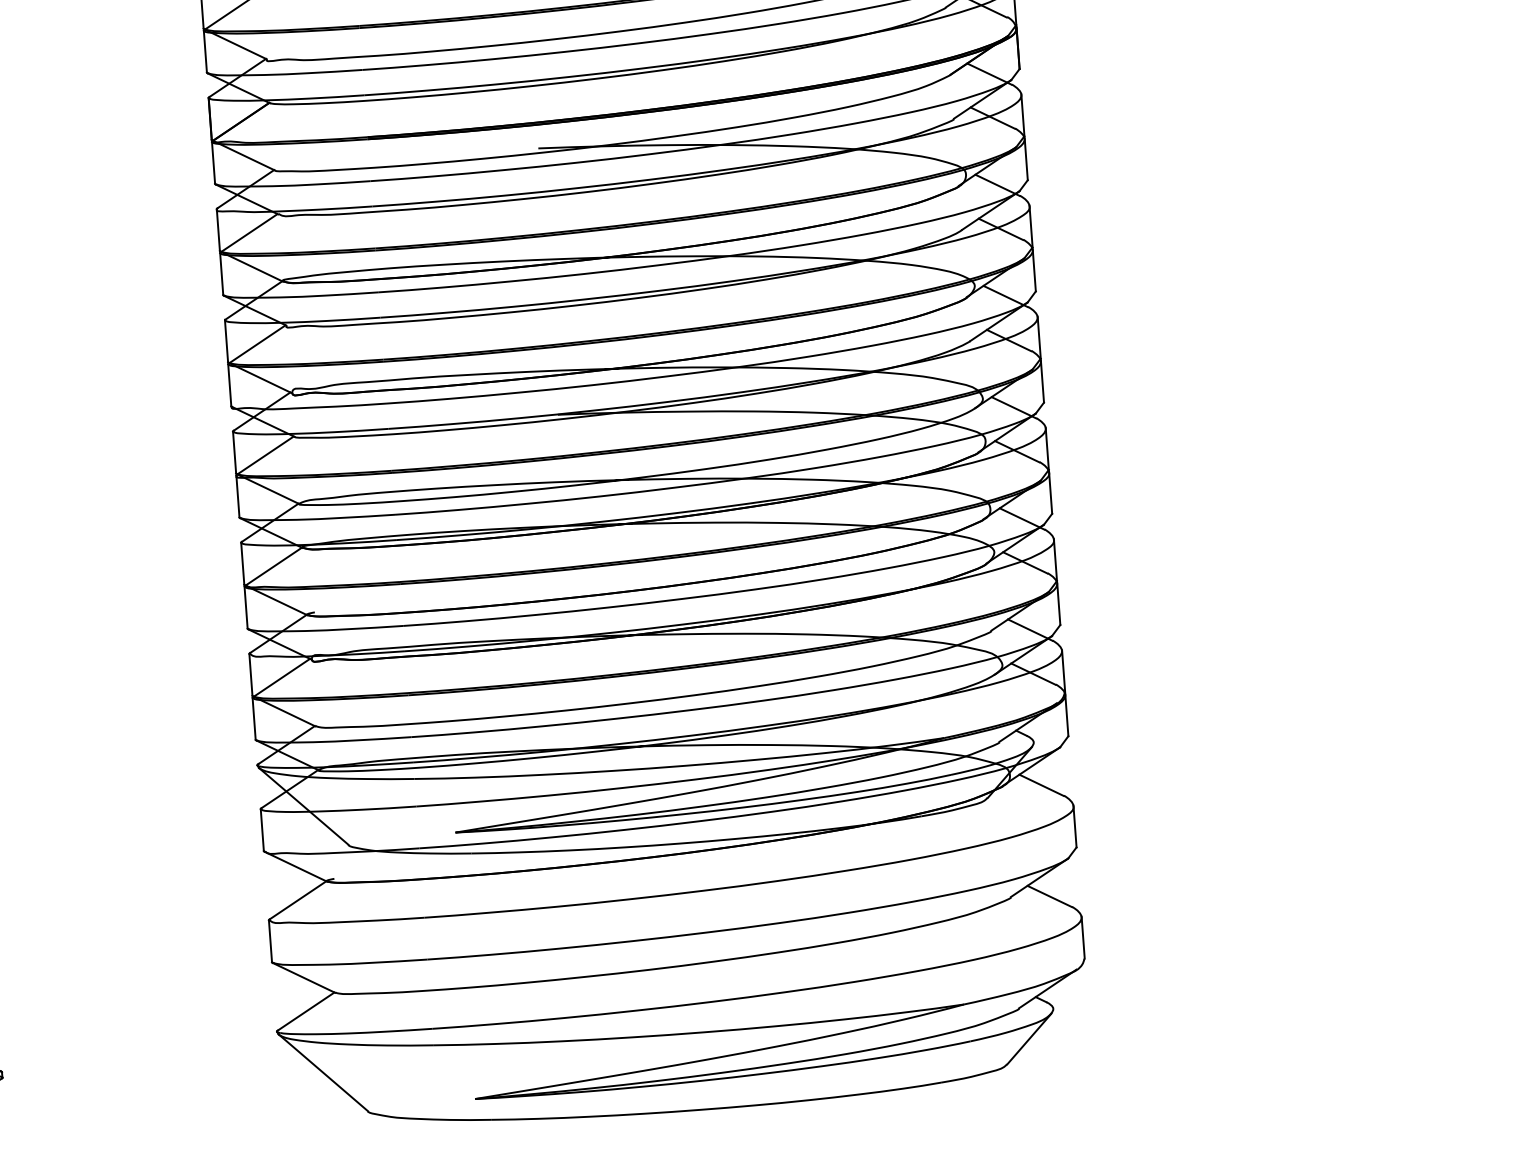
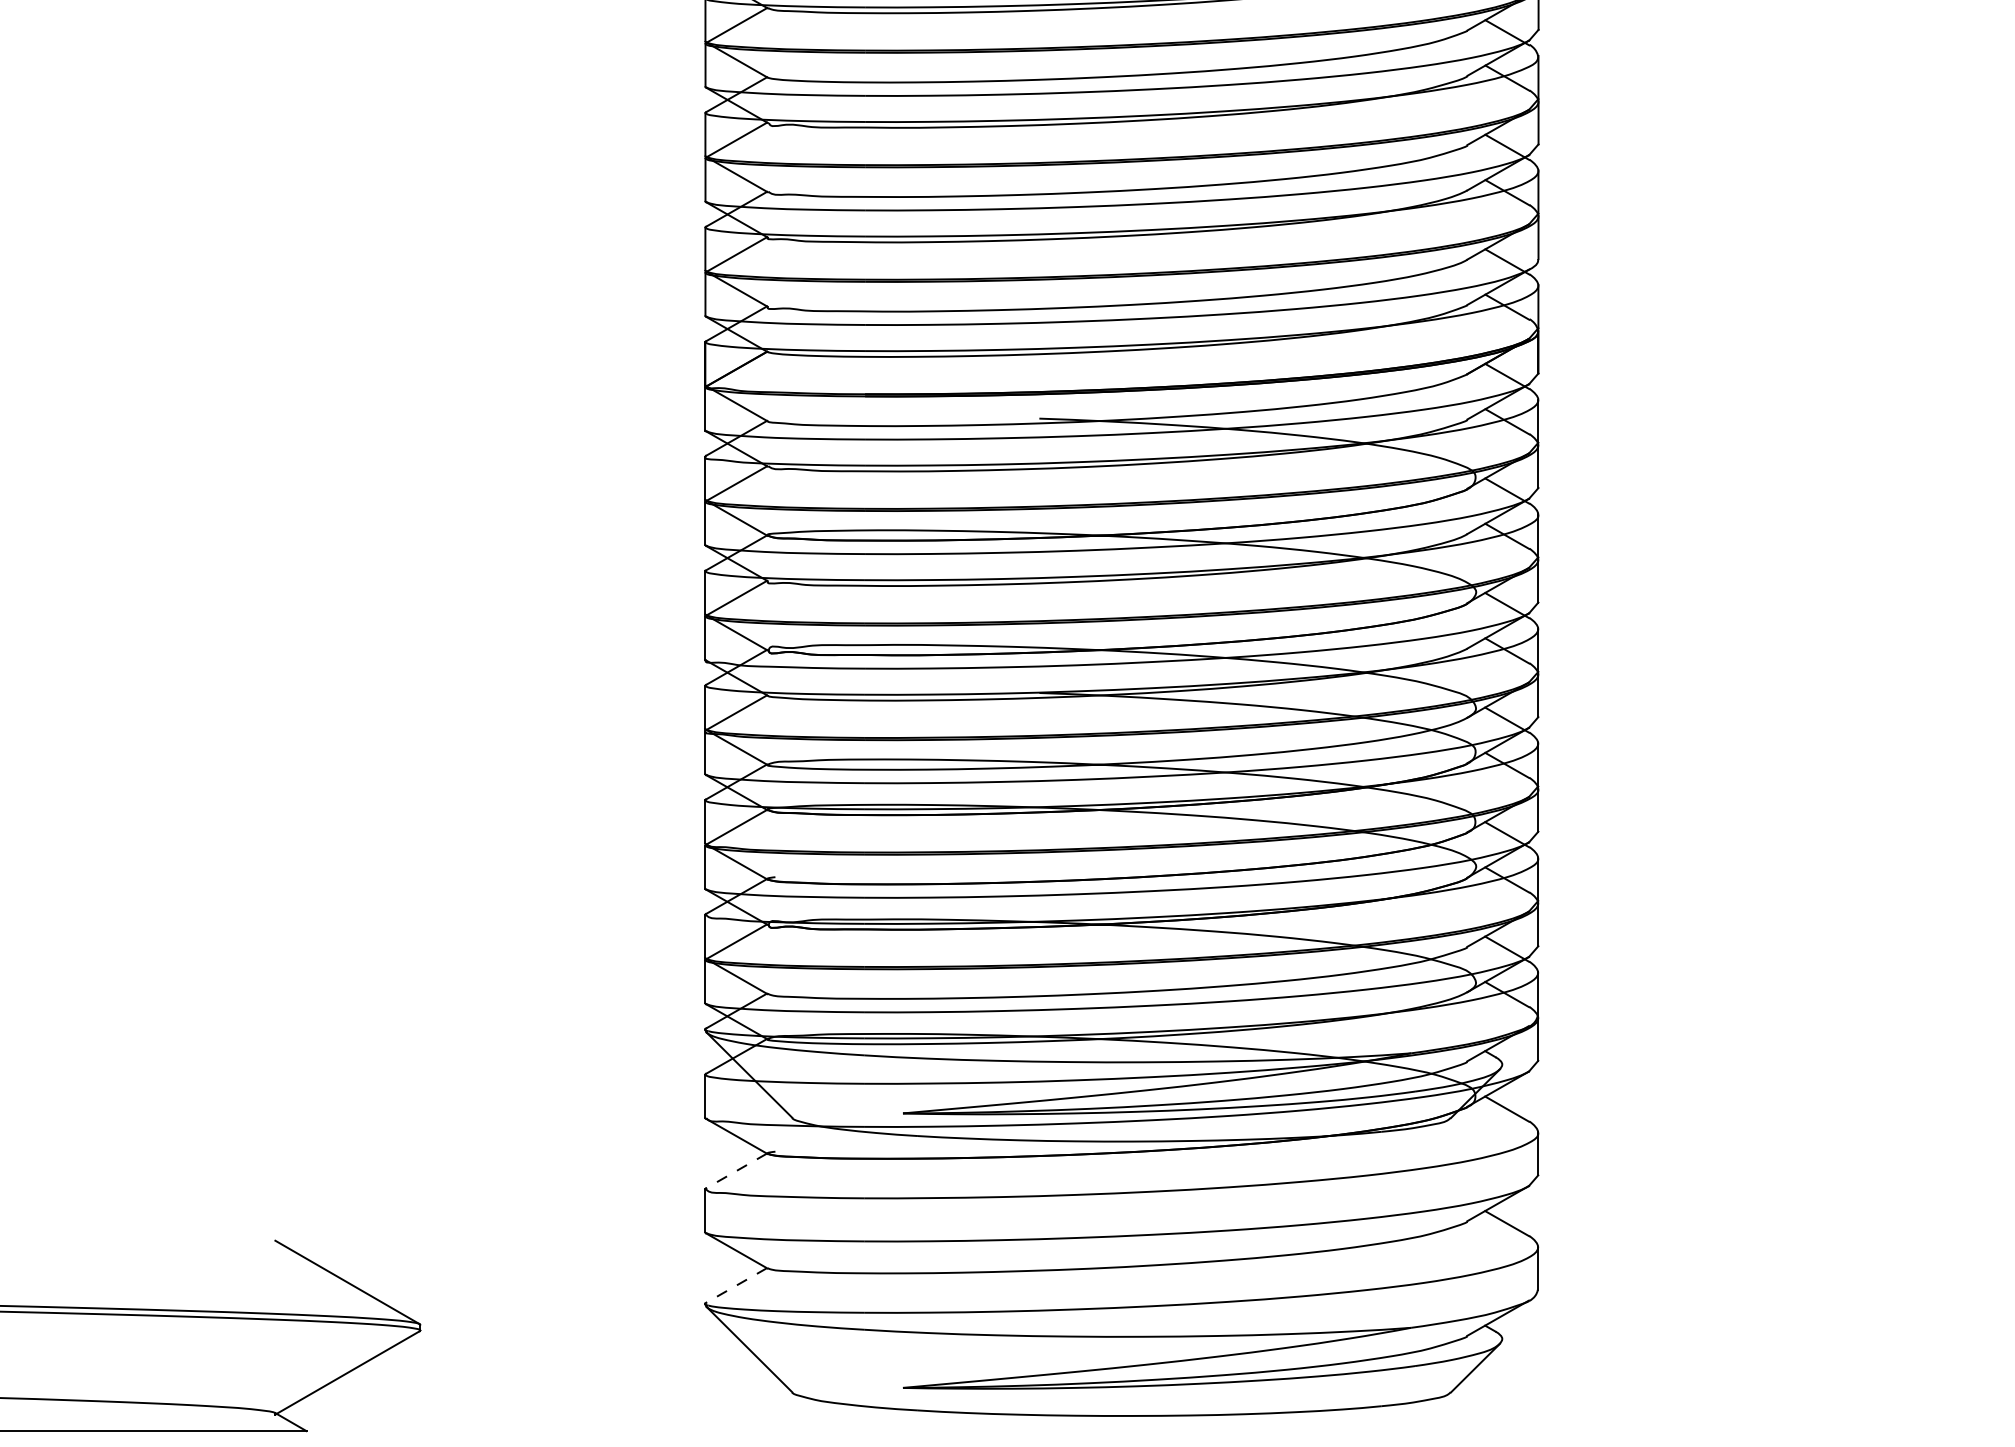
line: (297, 900) -> (735, 1171), solid -> dashed
line: (306, 1011) -> (736, 1285), solid -> dashed

